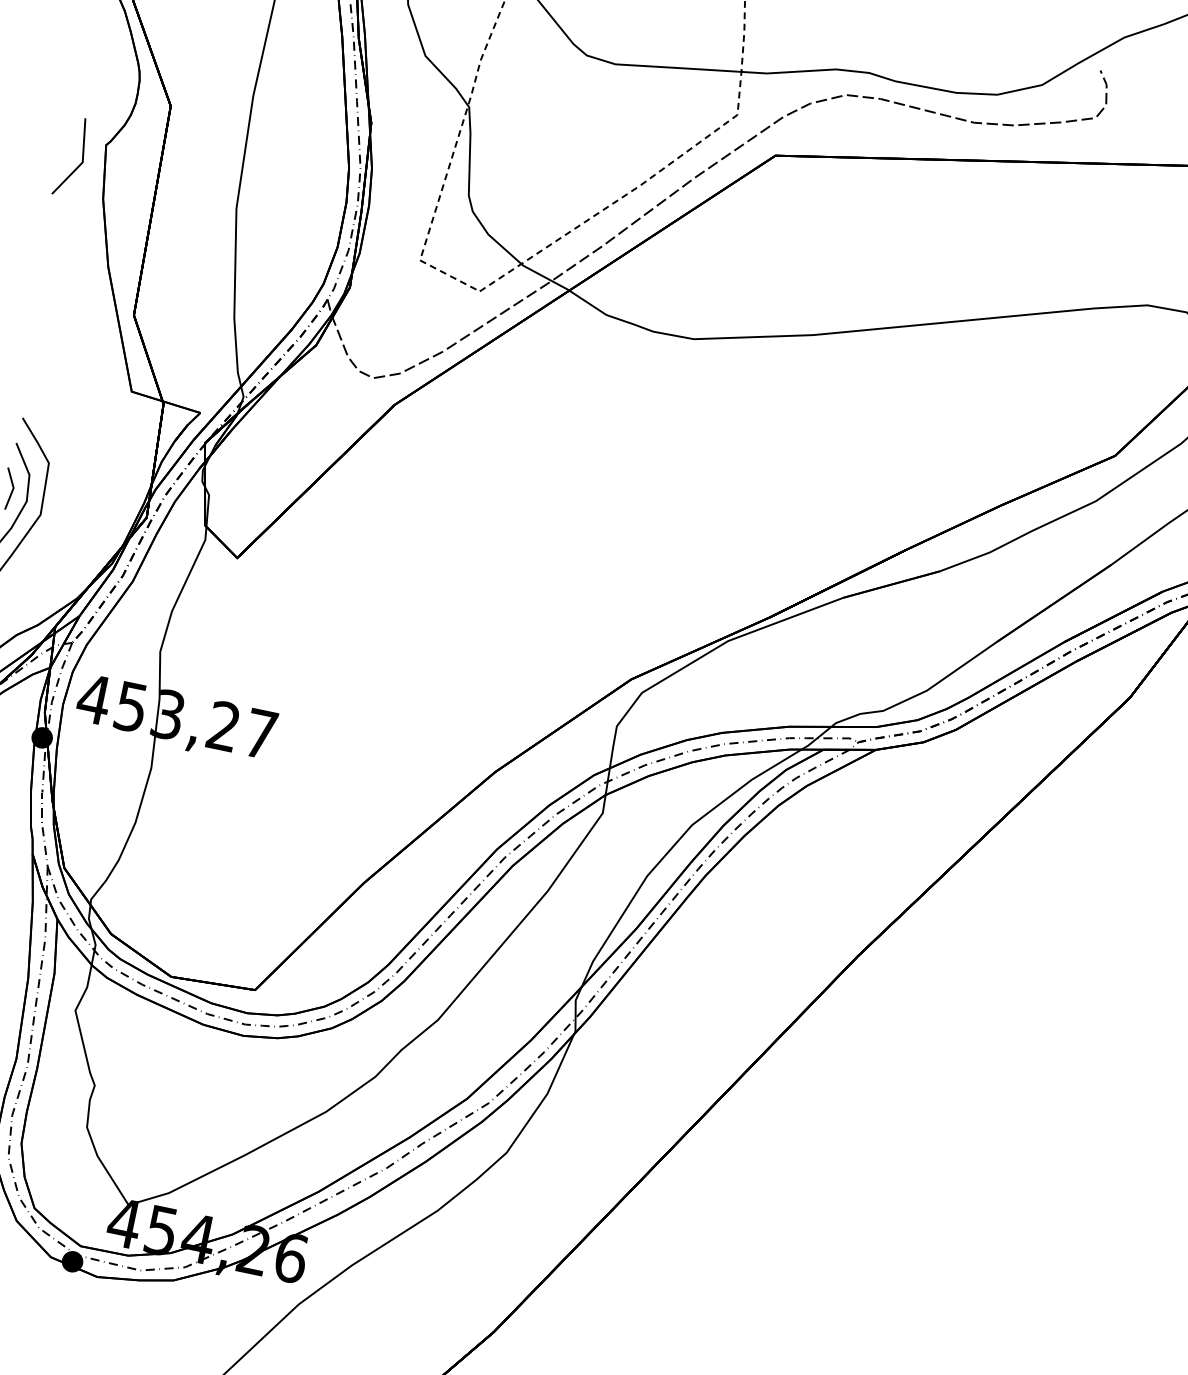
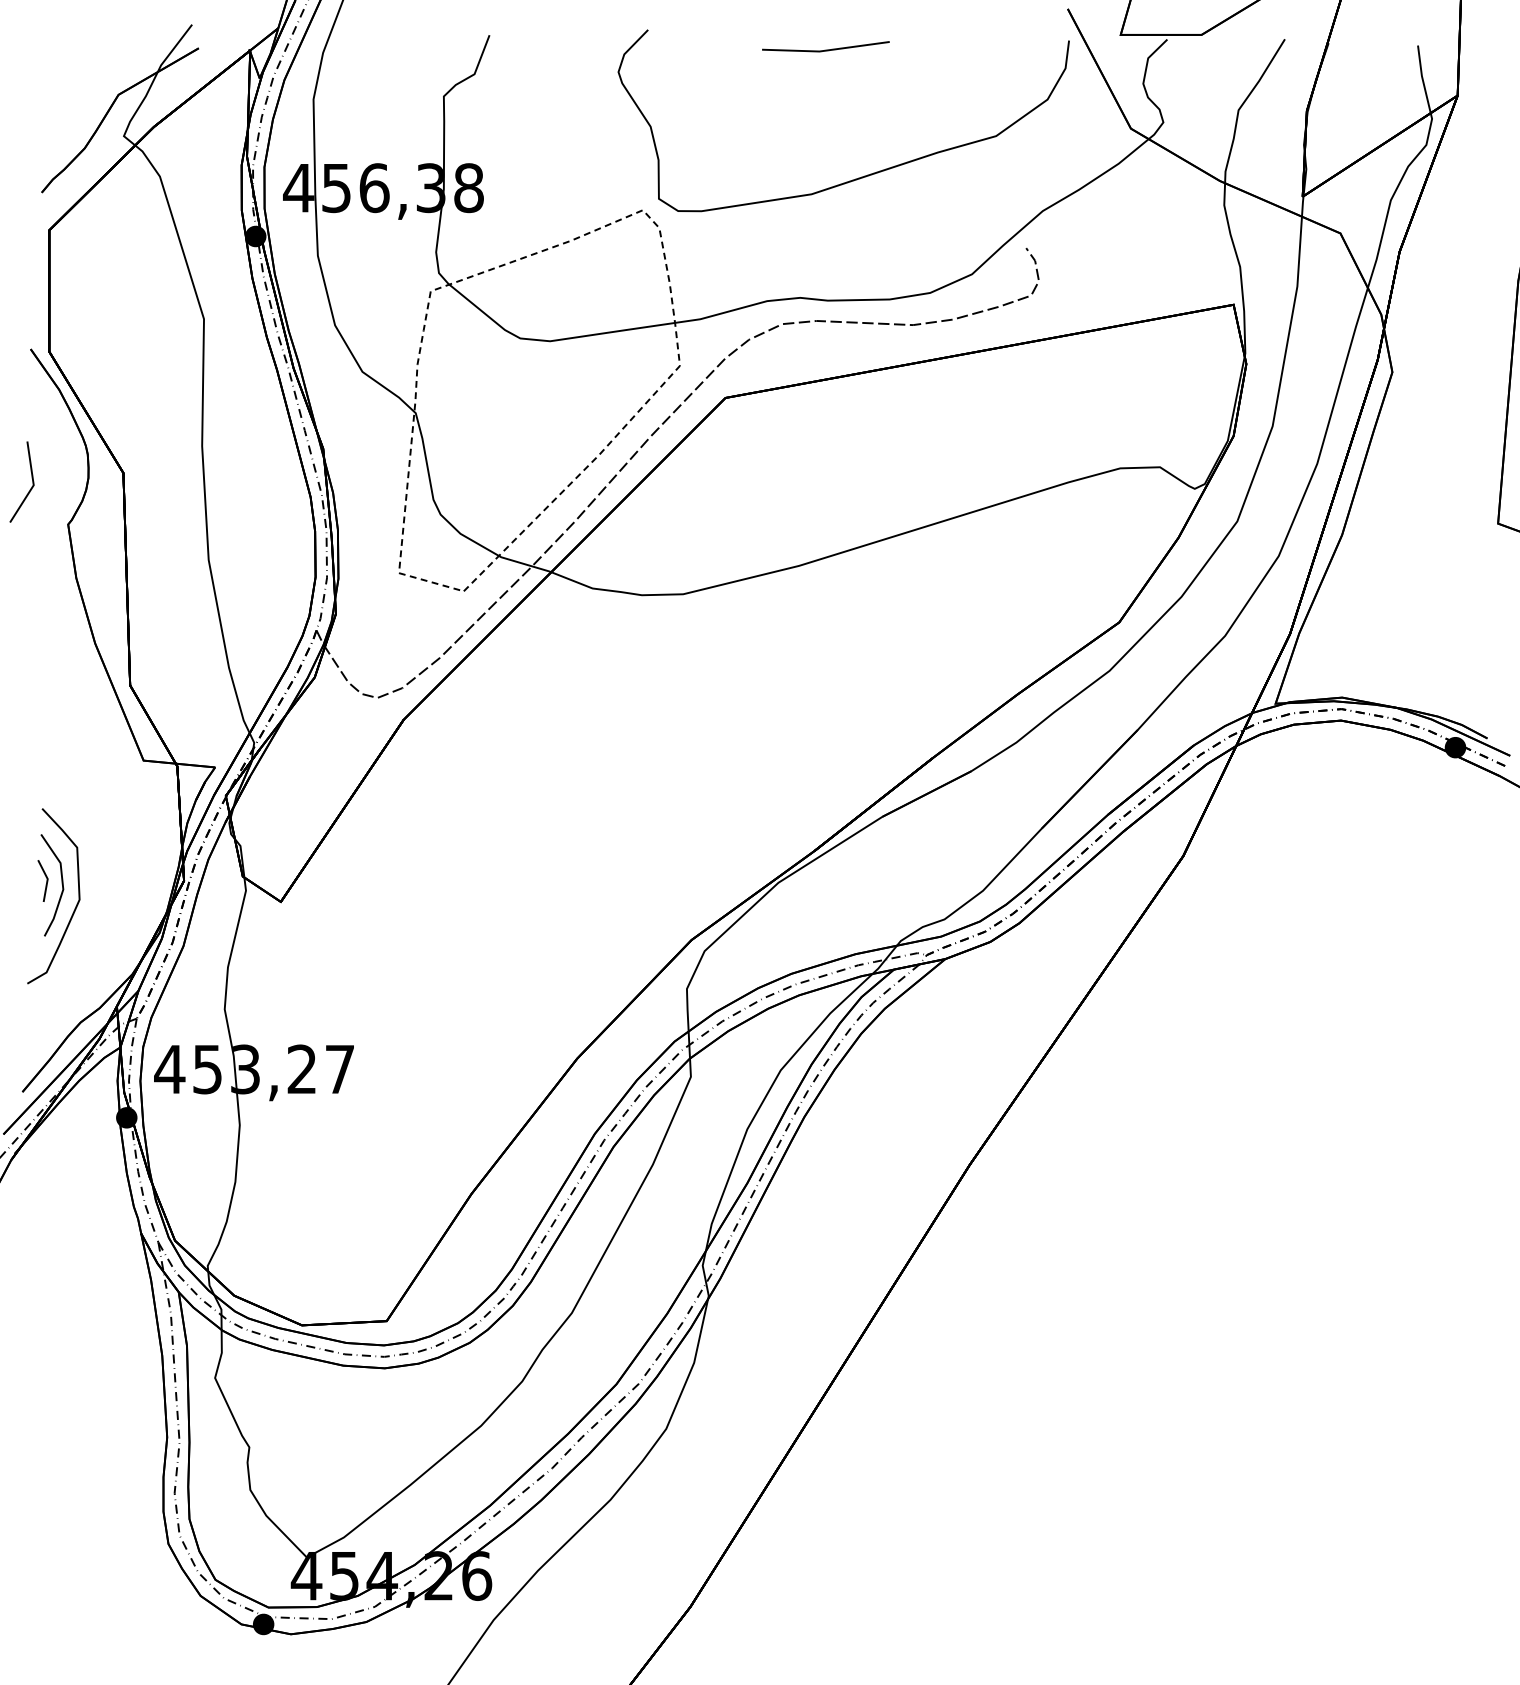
line: (81, 155) -> (31, 478), moved

